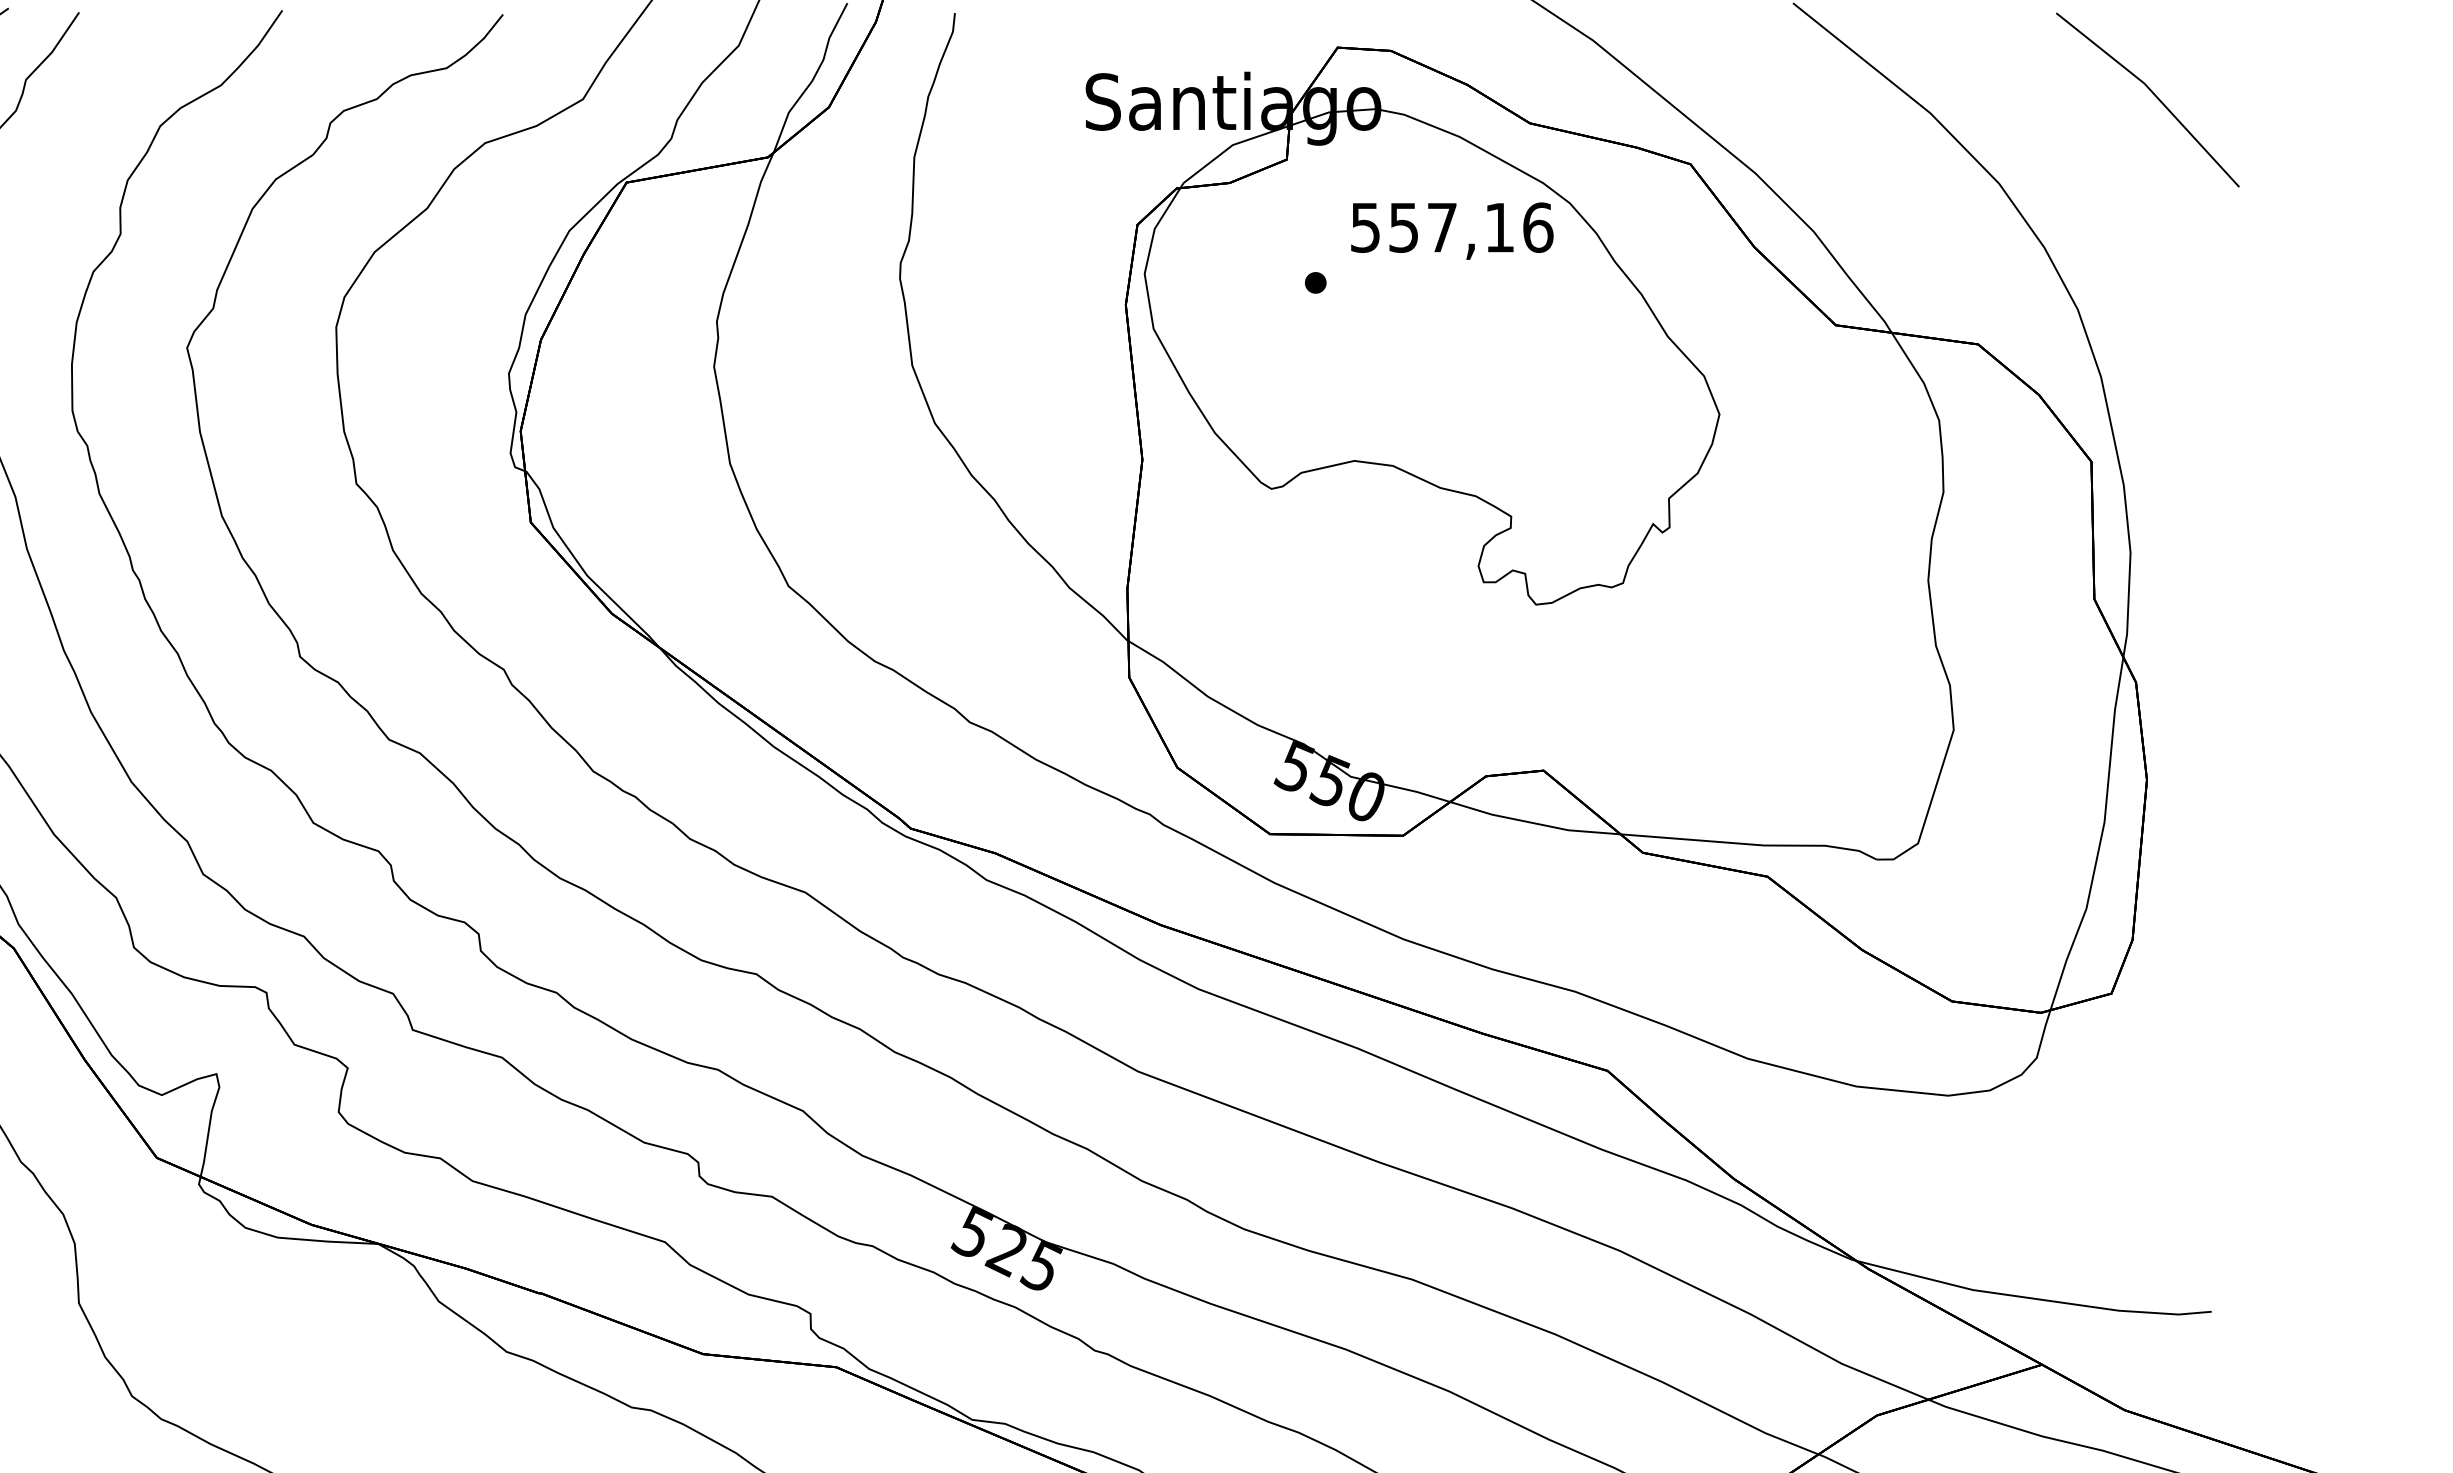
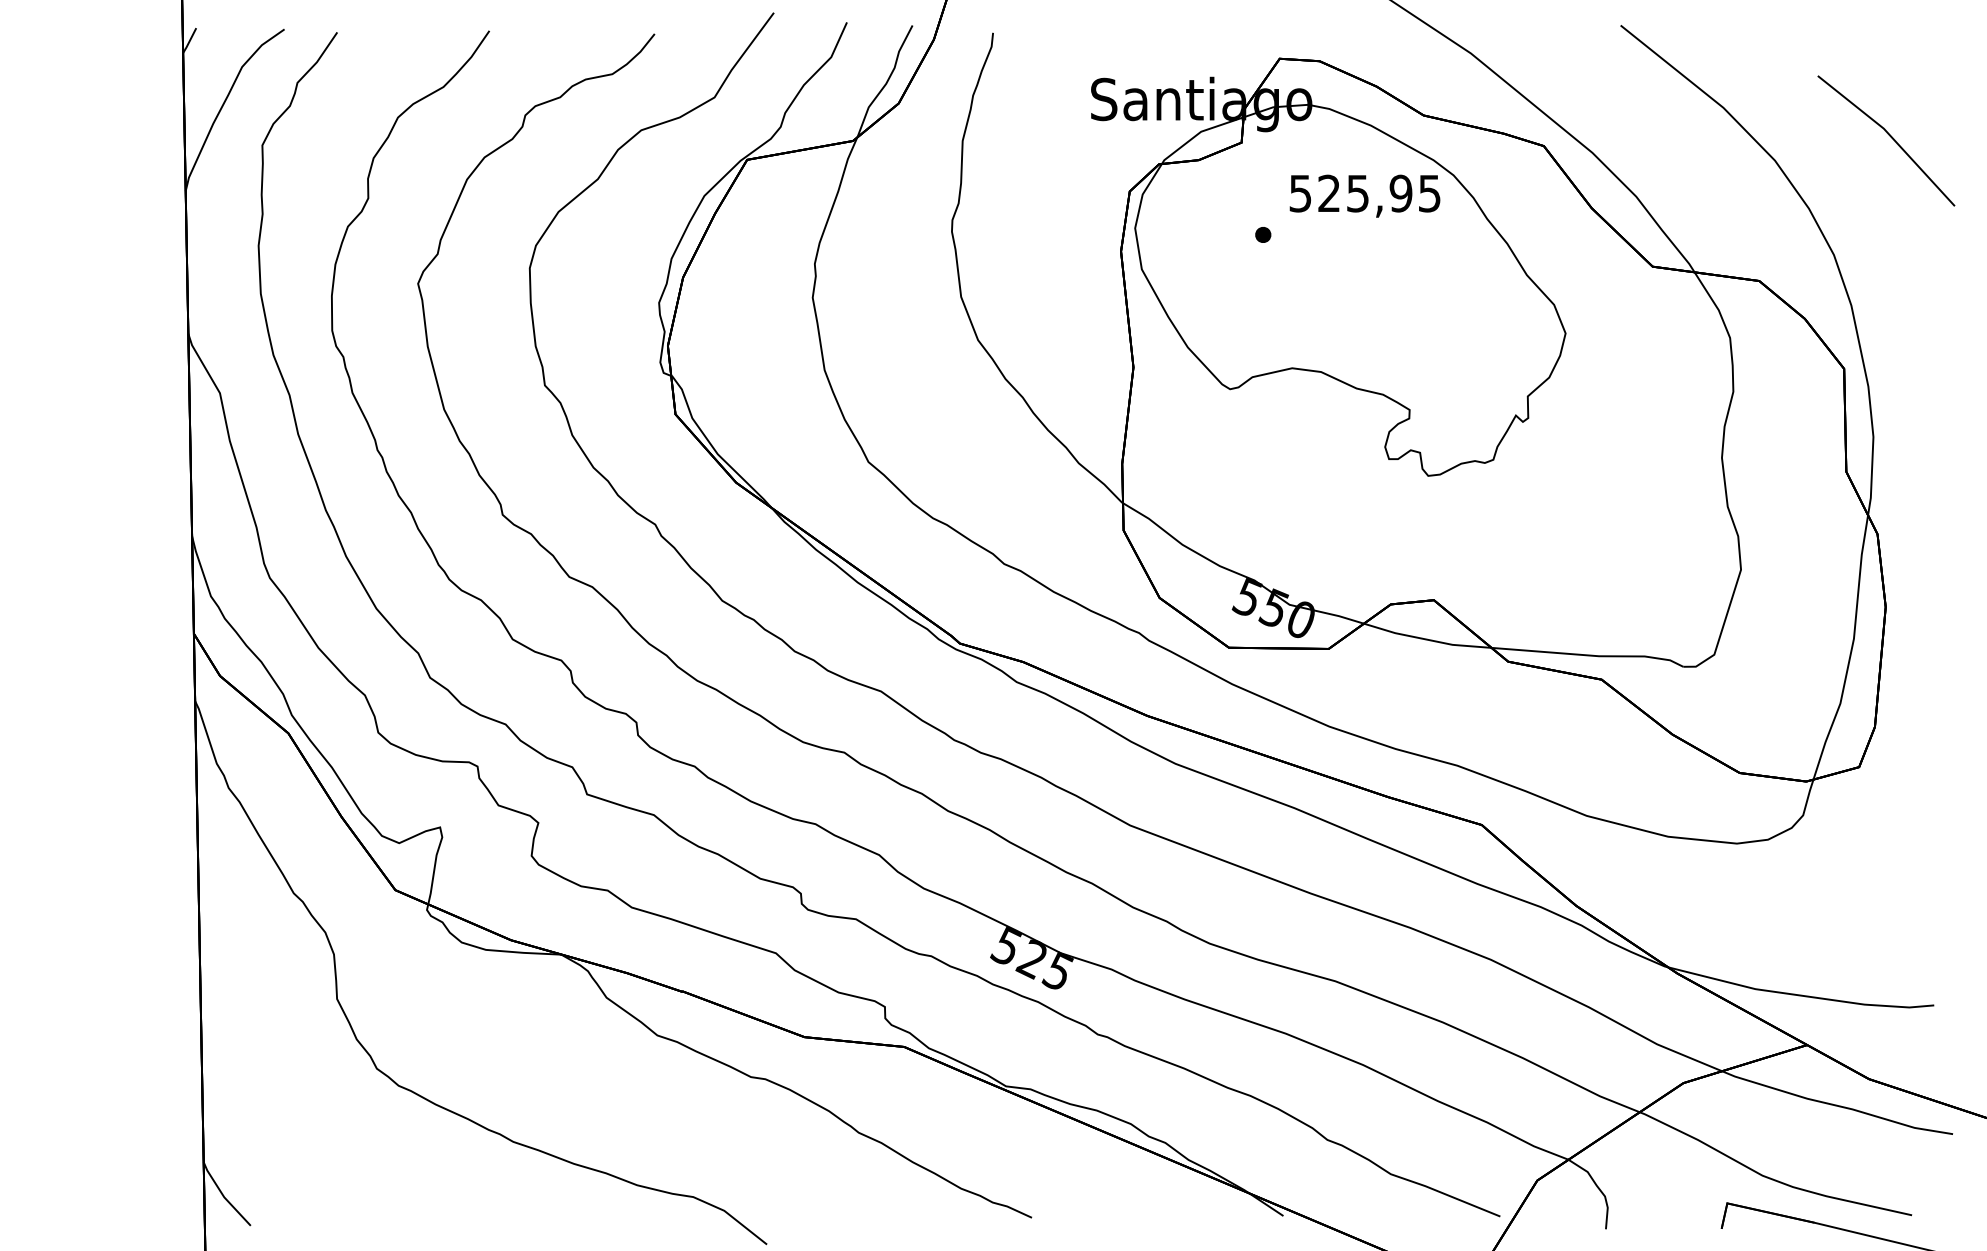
line: (2152, 93) -> (1889, 136), moved
text: (1470, 227) -> (1379, 193), 557,16 -> 525,95

